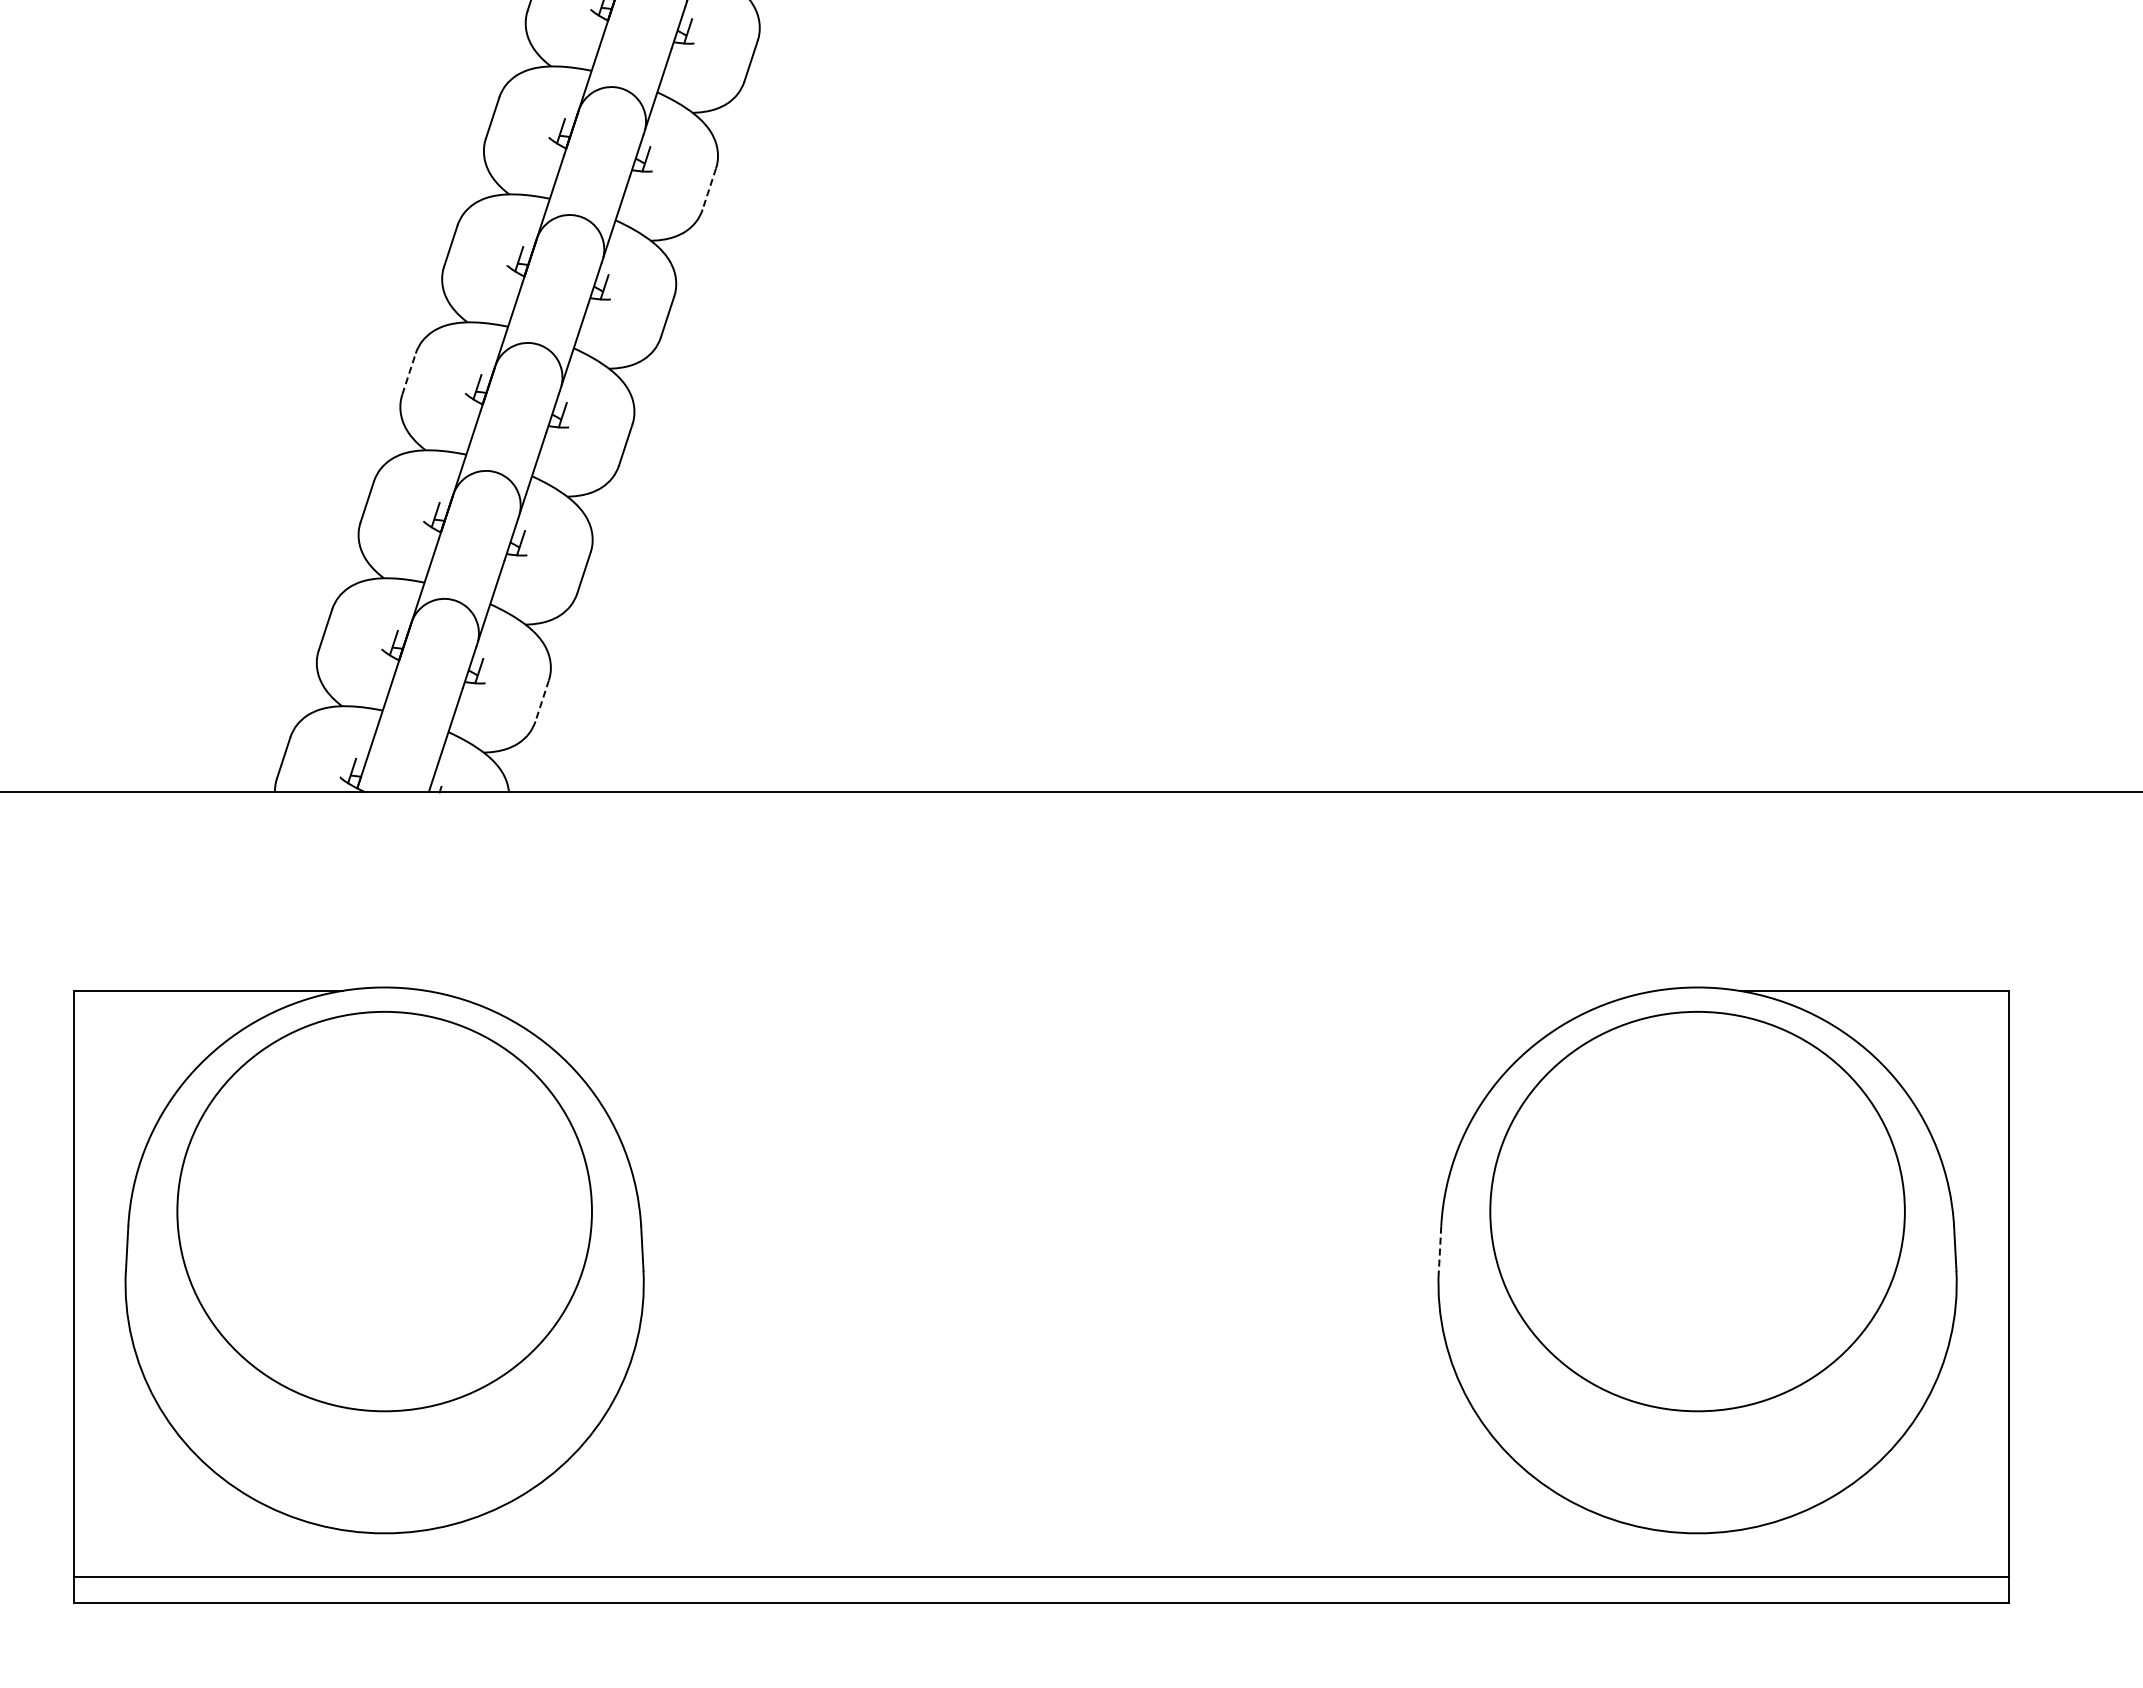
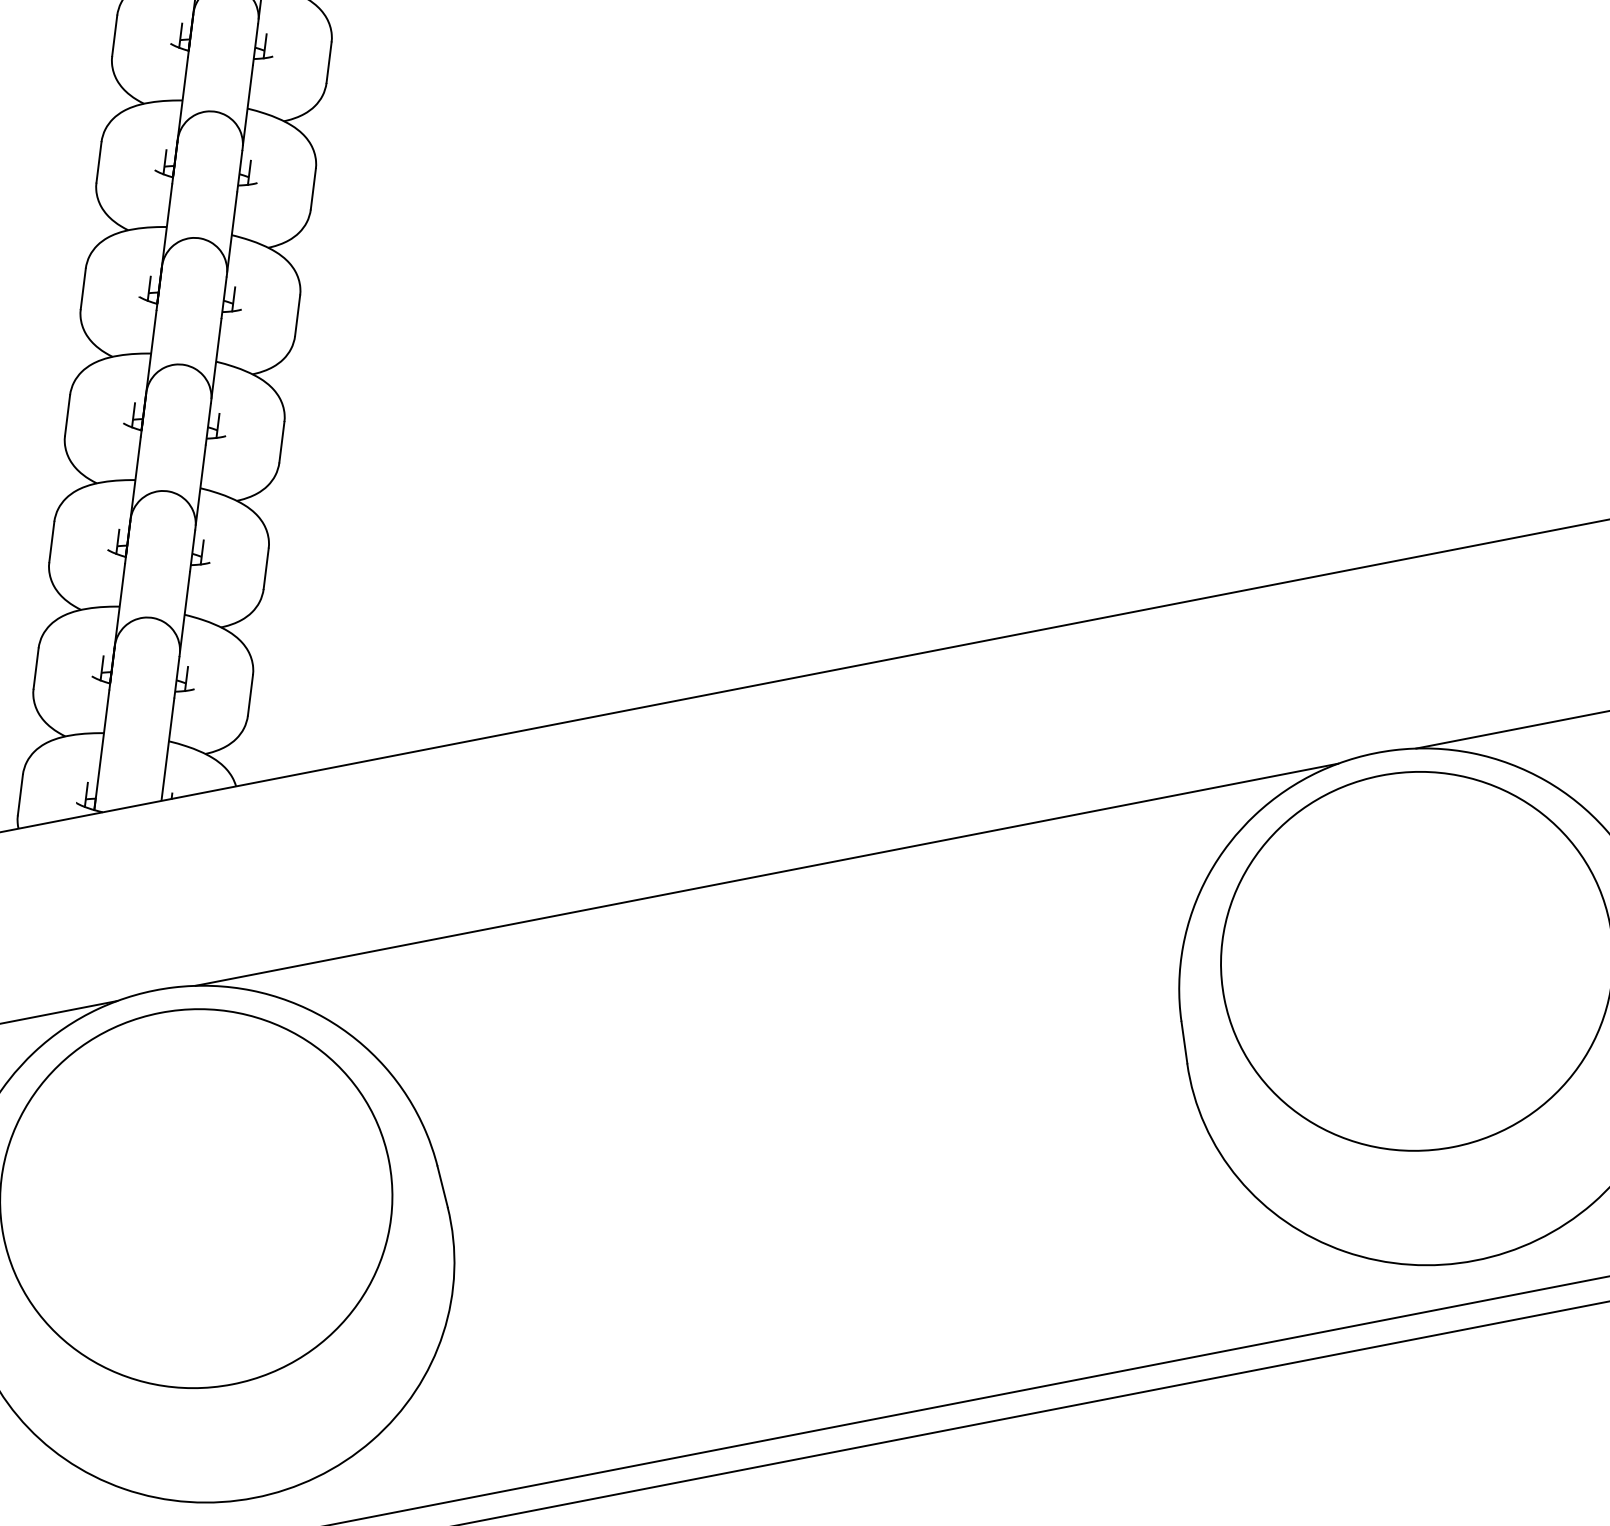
line: (709, 189) -> (313, 189), dashed -> solid
line: (409, 374) -> (68, 415), dashed -> solid
line: (542, 700) -> (250, 694), dashed -> solid
line: (1040, 990) -> (766, 874), added
line: (1440, 1249) -> (1184, 1043), dashed -> solid

